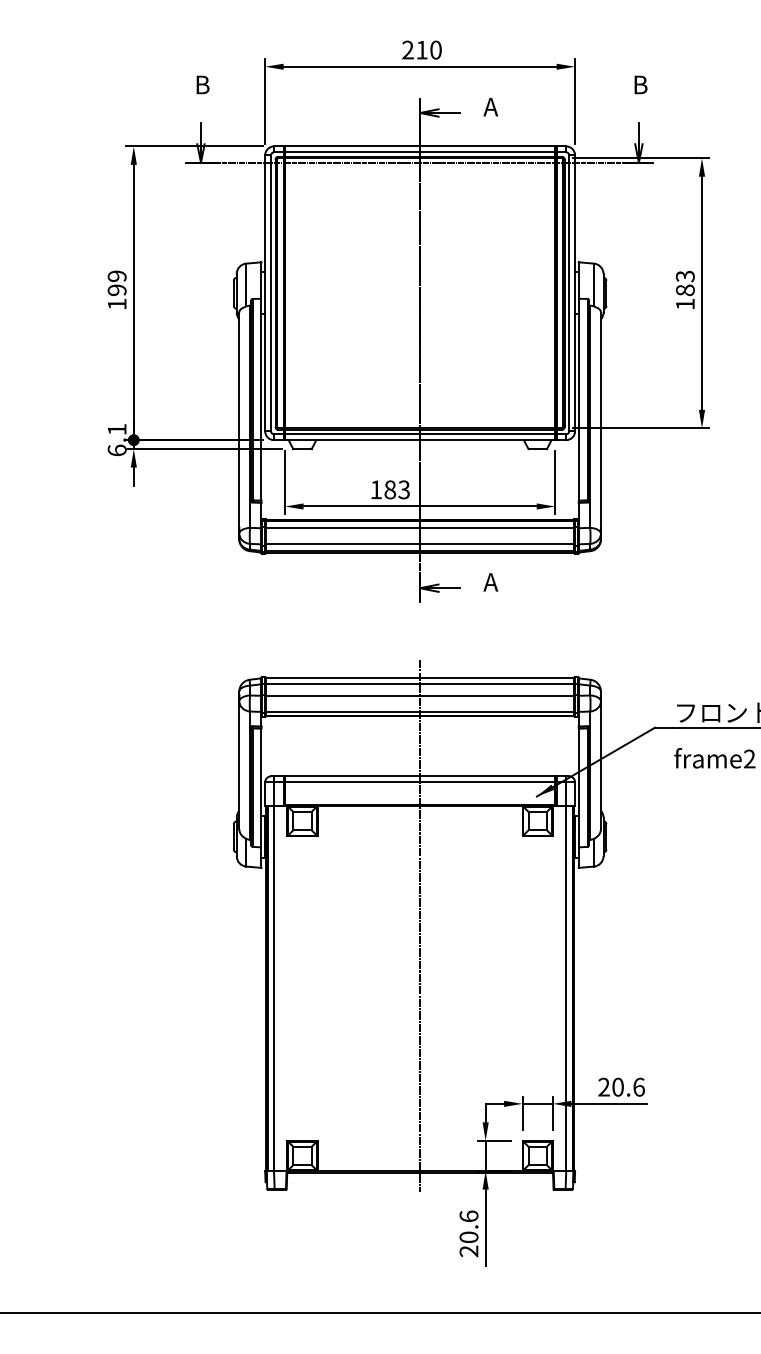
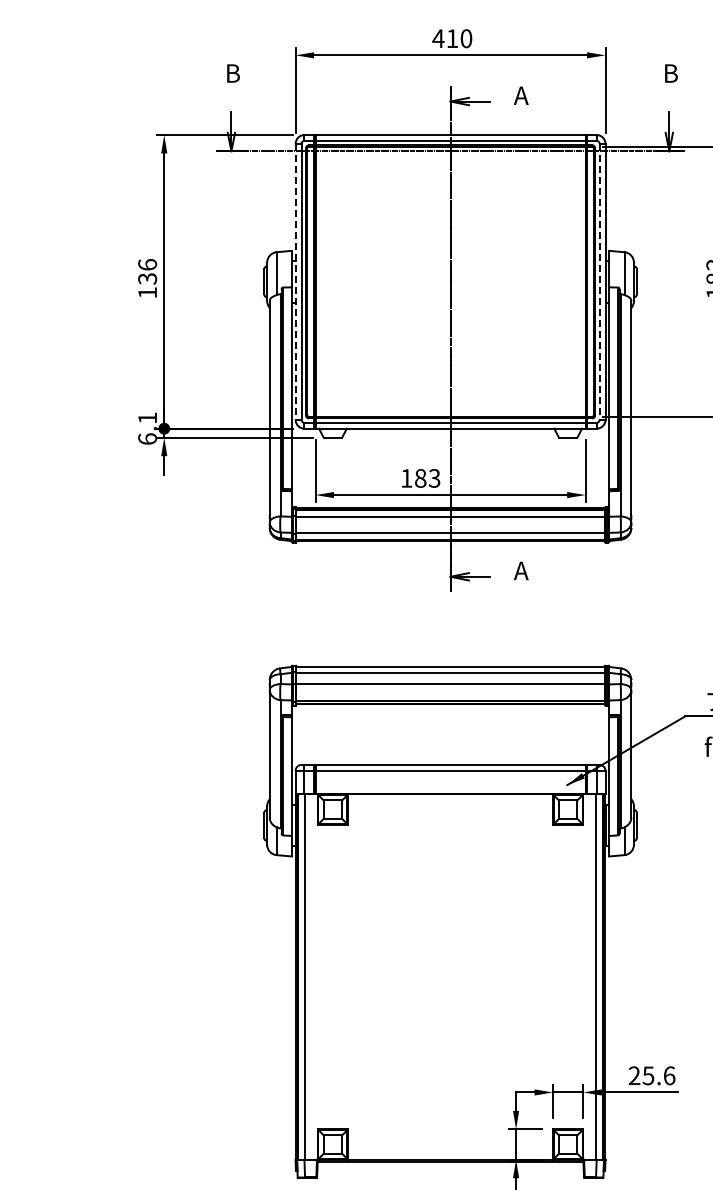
text: (407, 49) -> (437, 38), 210 -> 410
text: (116, 283) -> (146, 272), 199 -> 136
line: (265, 293) -> (295, 282), solid -> dashed
line: (569, 293) -> (599, 282), solid -> dashed
line: (420, 925) -> (450, 914), removed
text: (617, 1086) -> (647, 1075), 20.6 -> 25.6

